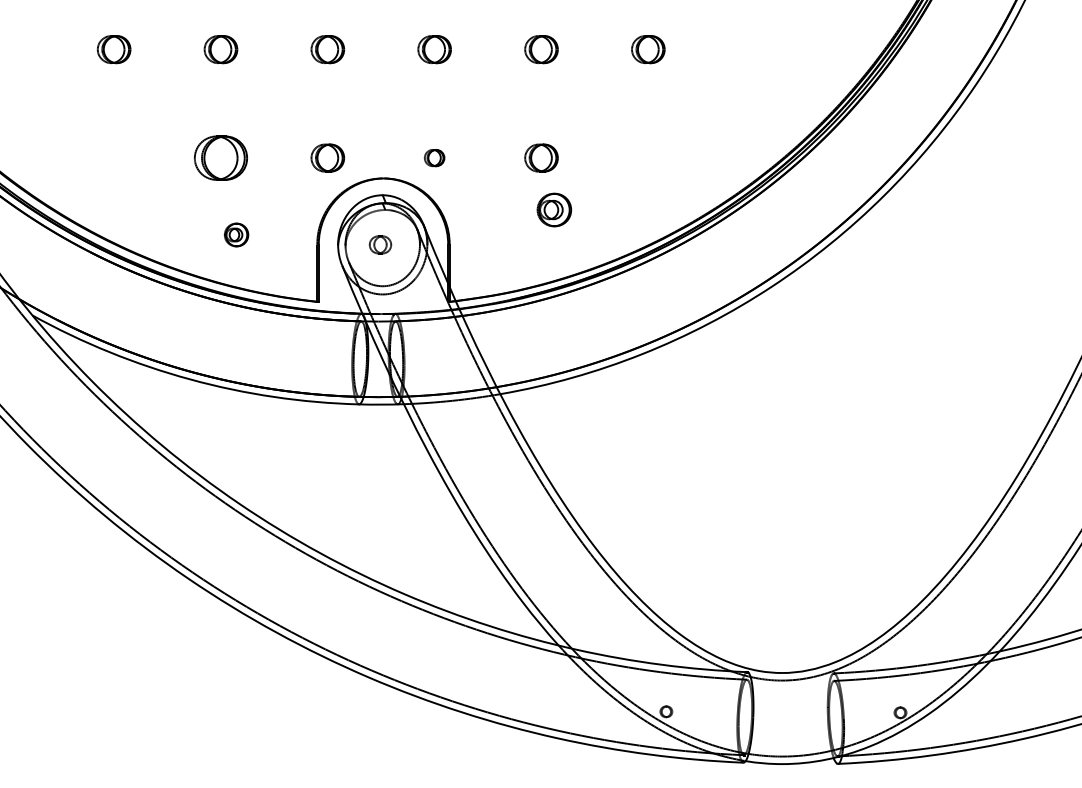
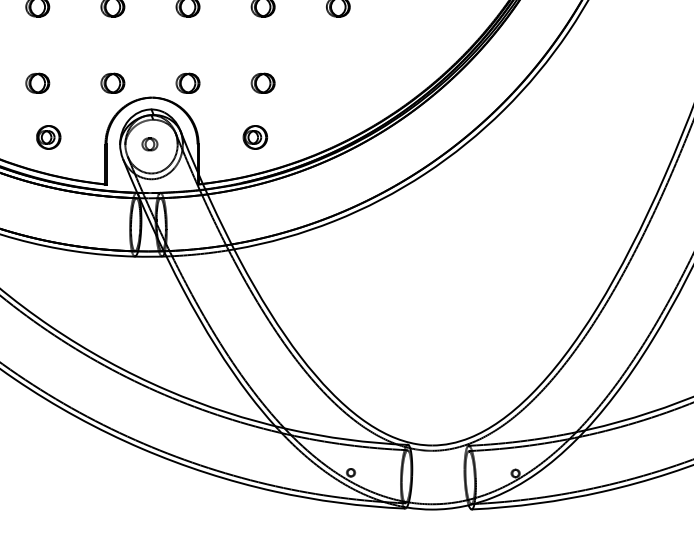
part: (220, 157) -> (37, 82), size x0.62
part: (434, 157) -> (187, 82), size x1.67
part: (554, 209) -> (255, 137), moved
part: (236, 234) -> (48, 137), size x1.43

